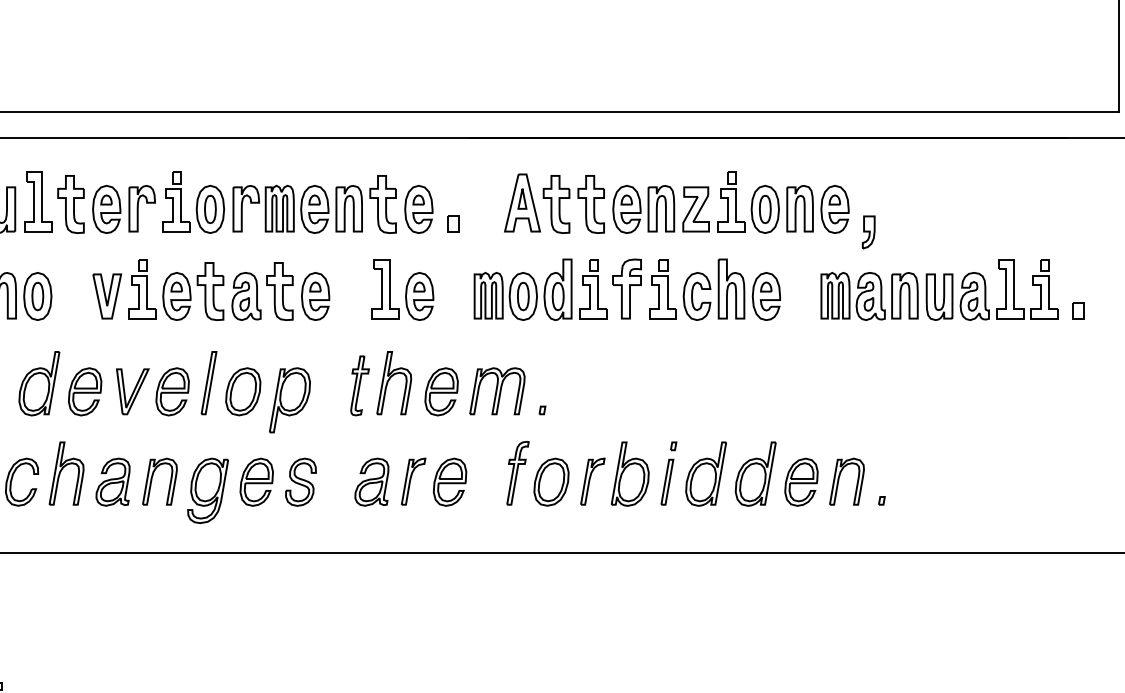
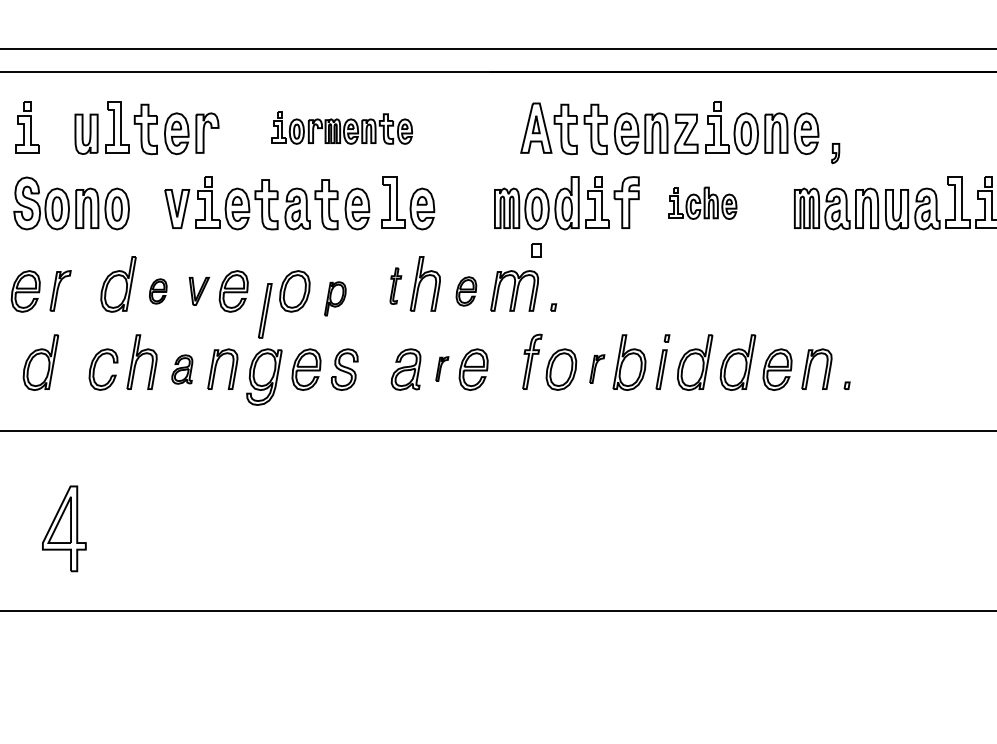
part: (298, 203) -> (342, 128), size x0.6
part: (453, 224) -> (536, 250), moved
part: (868, 232) -> (835, 153), size x0.7
part: (403, 290) -> (408, 203), moved
part: (714, 290) -> (702, 203), size x0.6
part: (209, 382) -> (265, 310), moved
part: (359, 384) -> (395, 285), size x0.7
part: (85, 391) -> (158, 291), size x0.6
part: (133, 391) -> (199, 291), size x0.7
part: (441, 391) -> (466, 291), size x0.7
part: (290, 399) -> (335, 298), size x0.6
part: (414, 480) -> (442, 368), size x0.6
part: (593, 480) -> (597, 368), size x0.7
part: (113, 482) -> (182, 369), size x0.7

